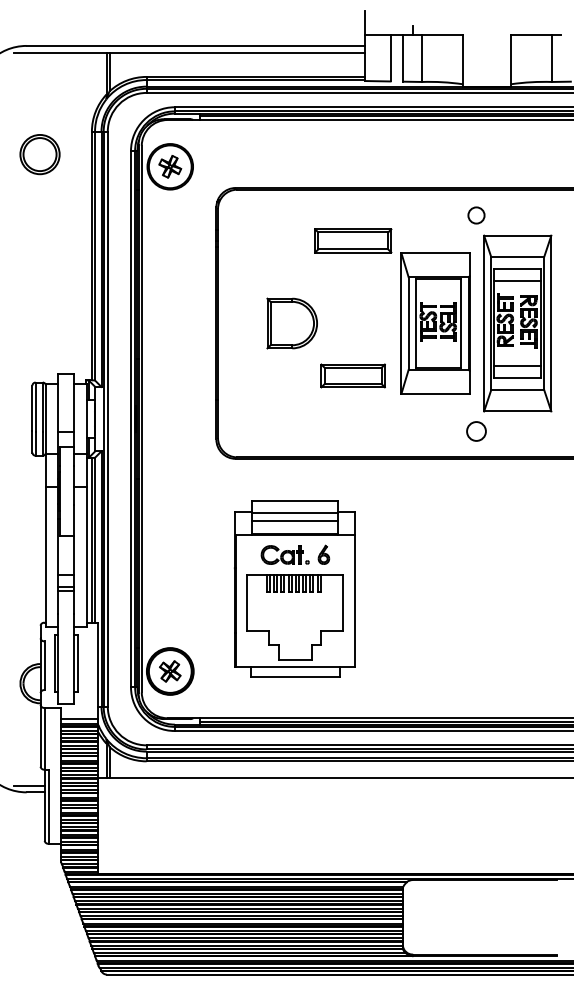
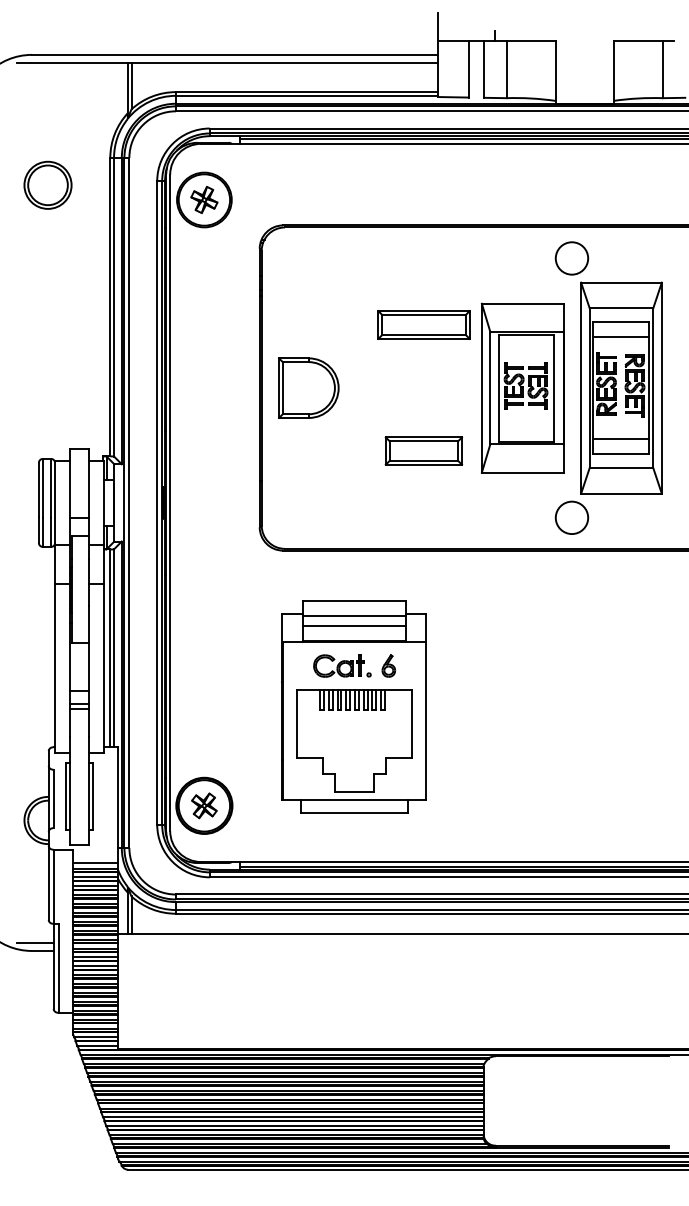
circle: (476, 215) -> (571, 258), size x1.67
part: (352, 240) -> (423, 324), moved
part: (291, 322) -> (308, 387), moved
circle: (476, 431) -> (571, 517), size x1.43

